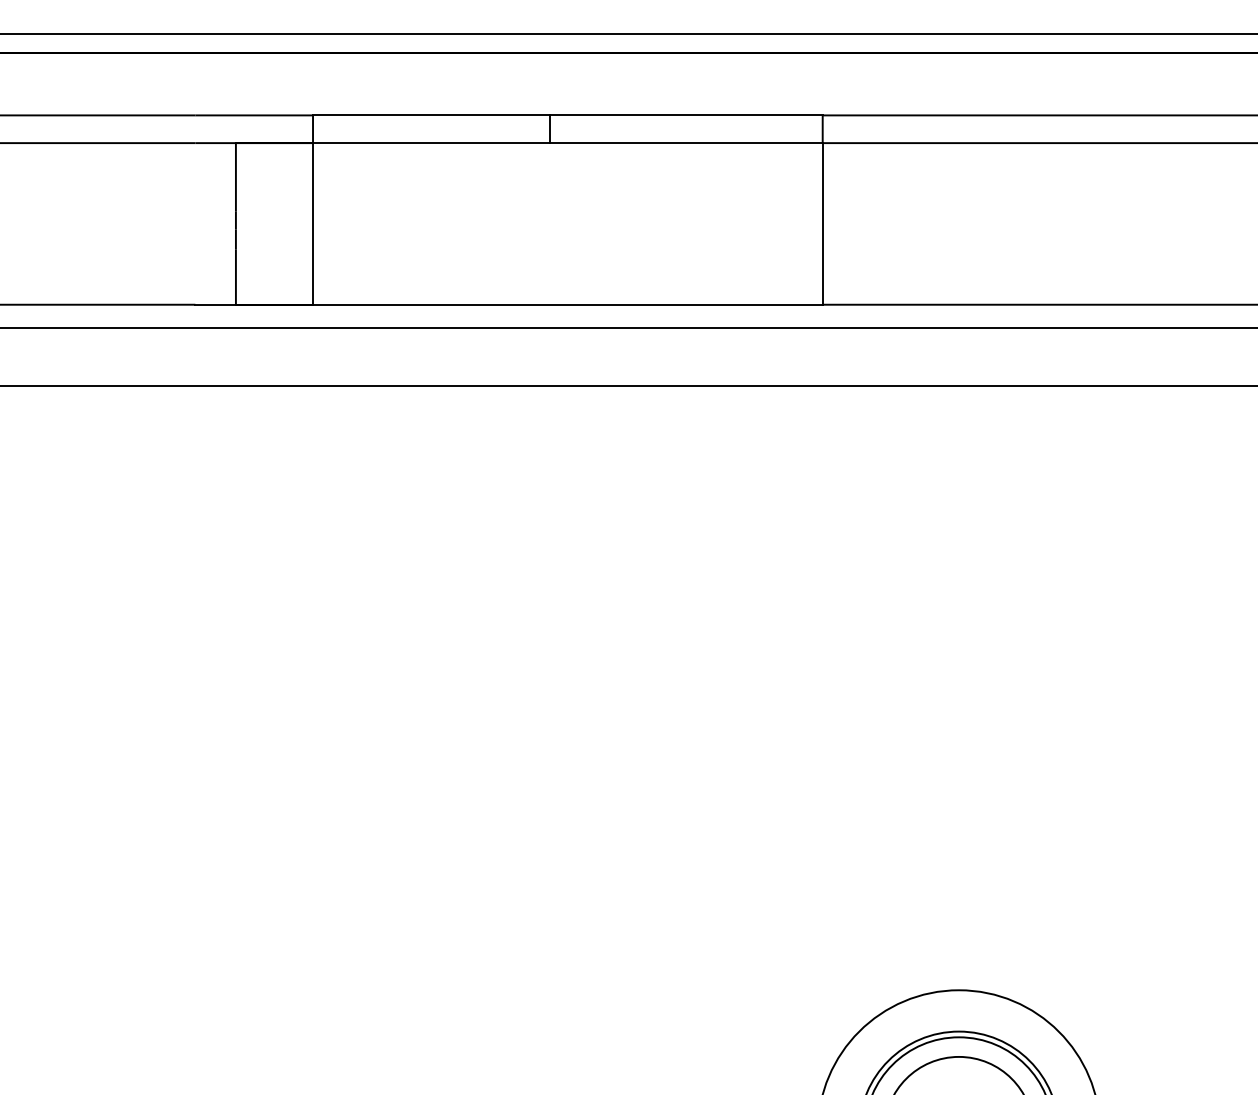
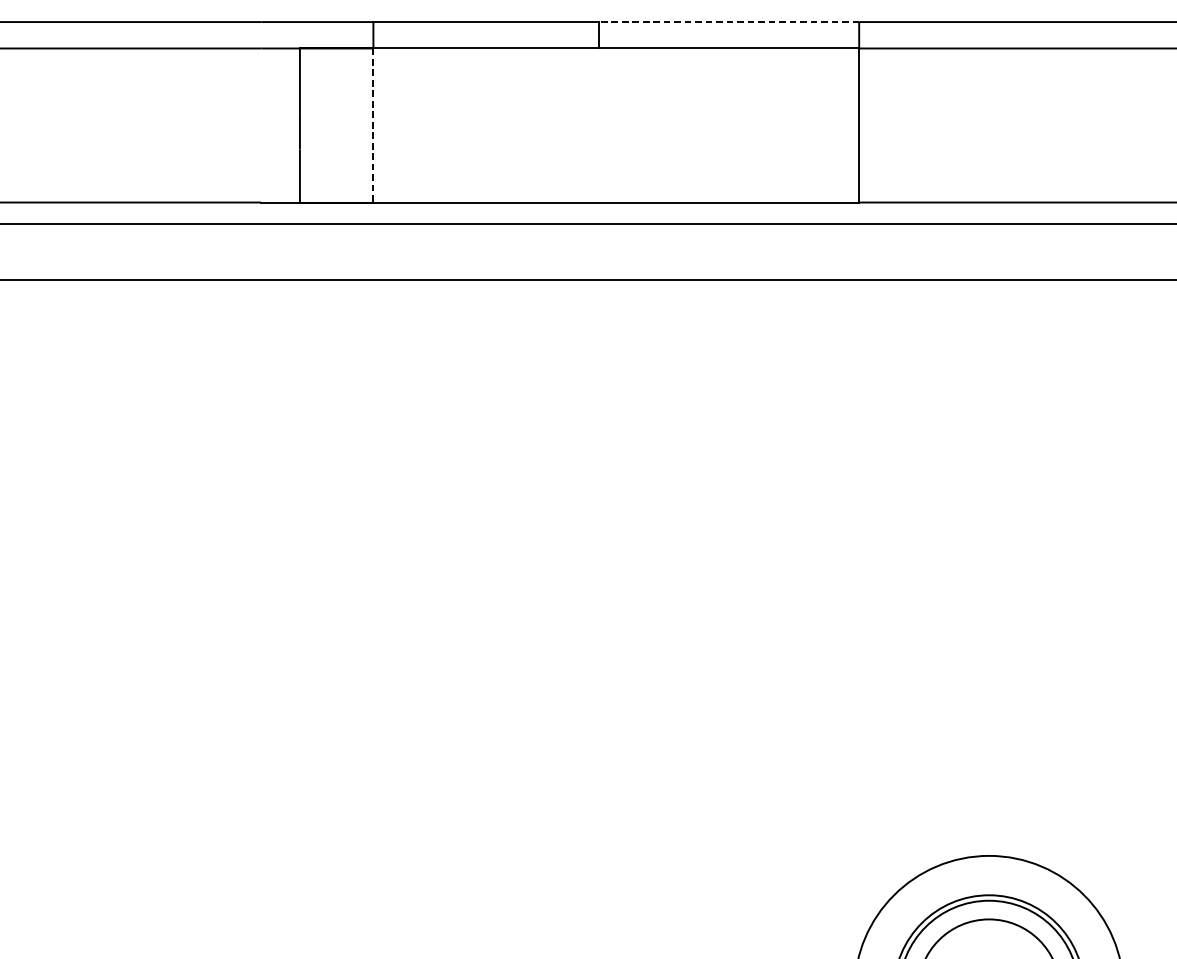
line: (686, 115) -> (729, 22), solid -> dashed
line: (313, 223) -> (373, 125), solid -> dashed

